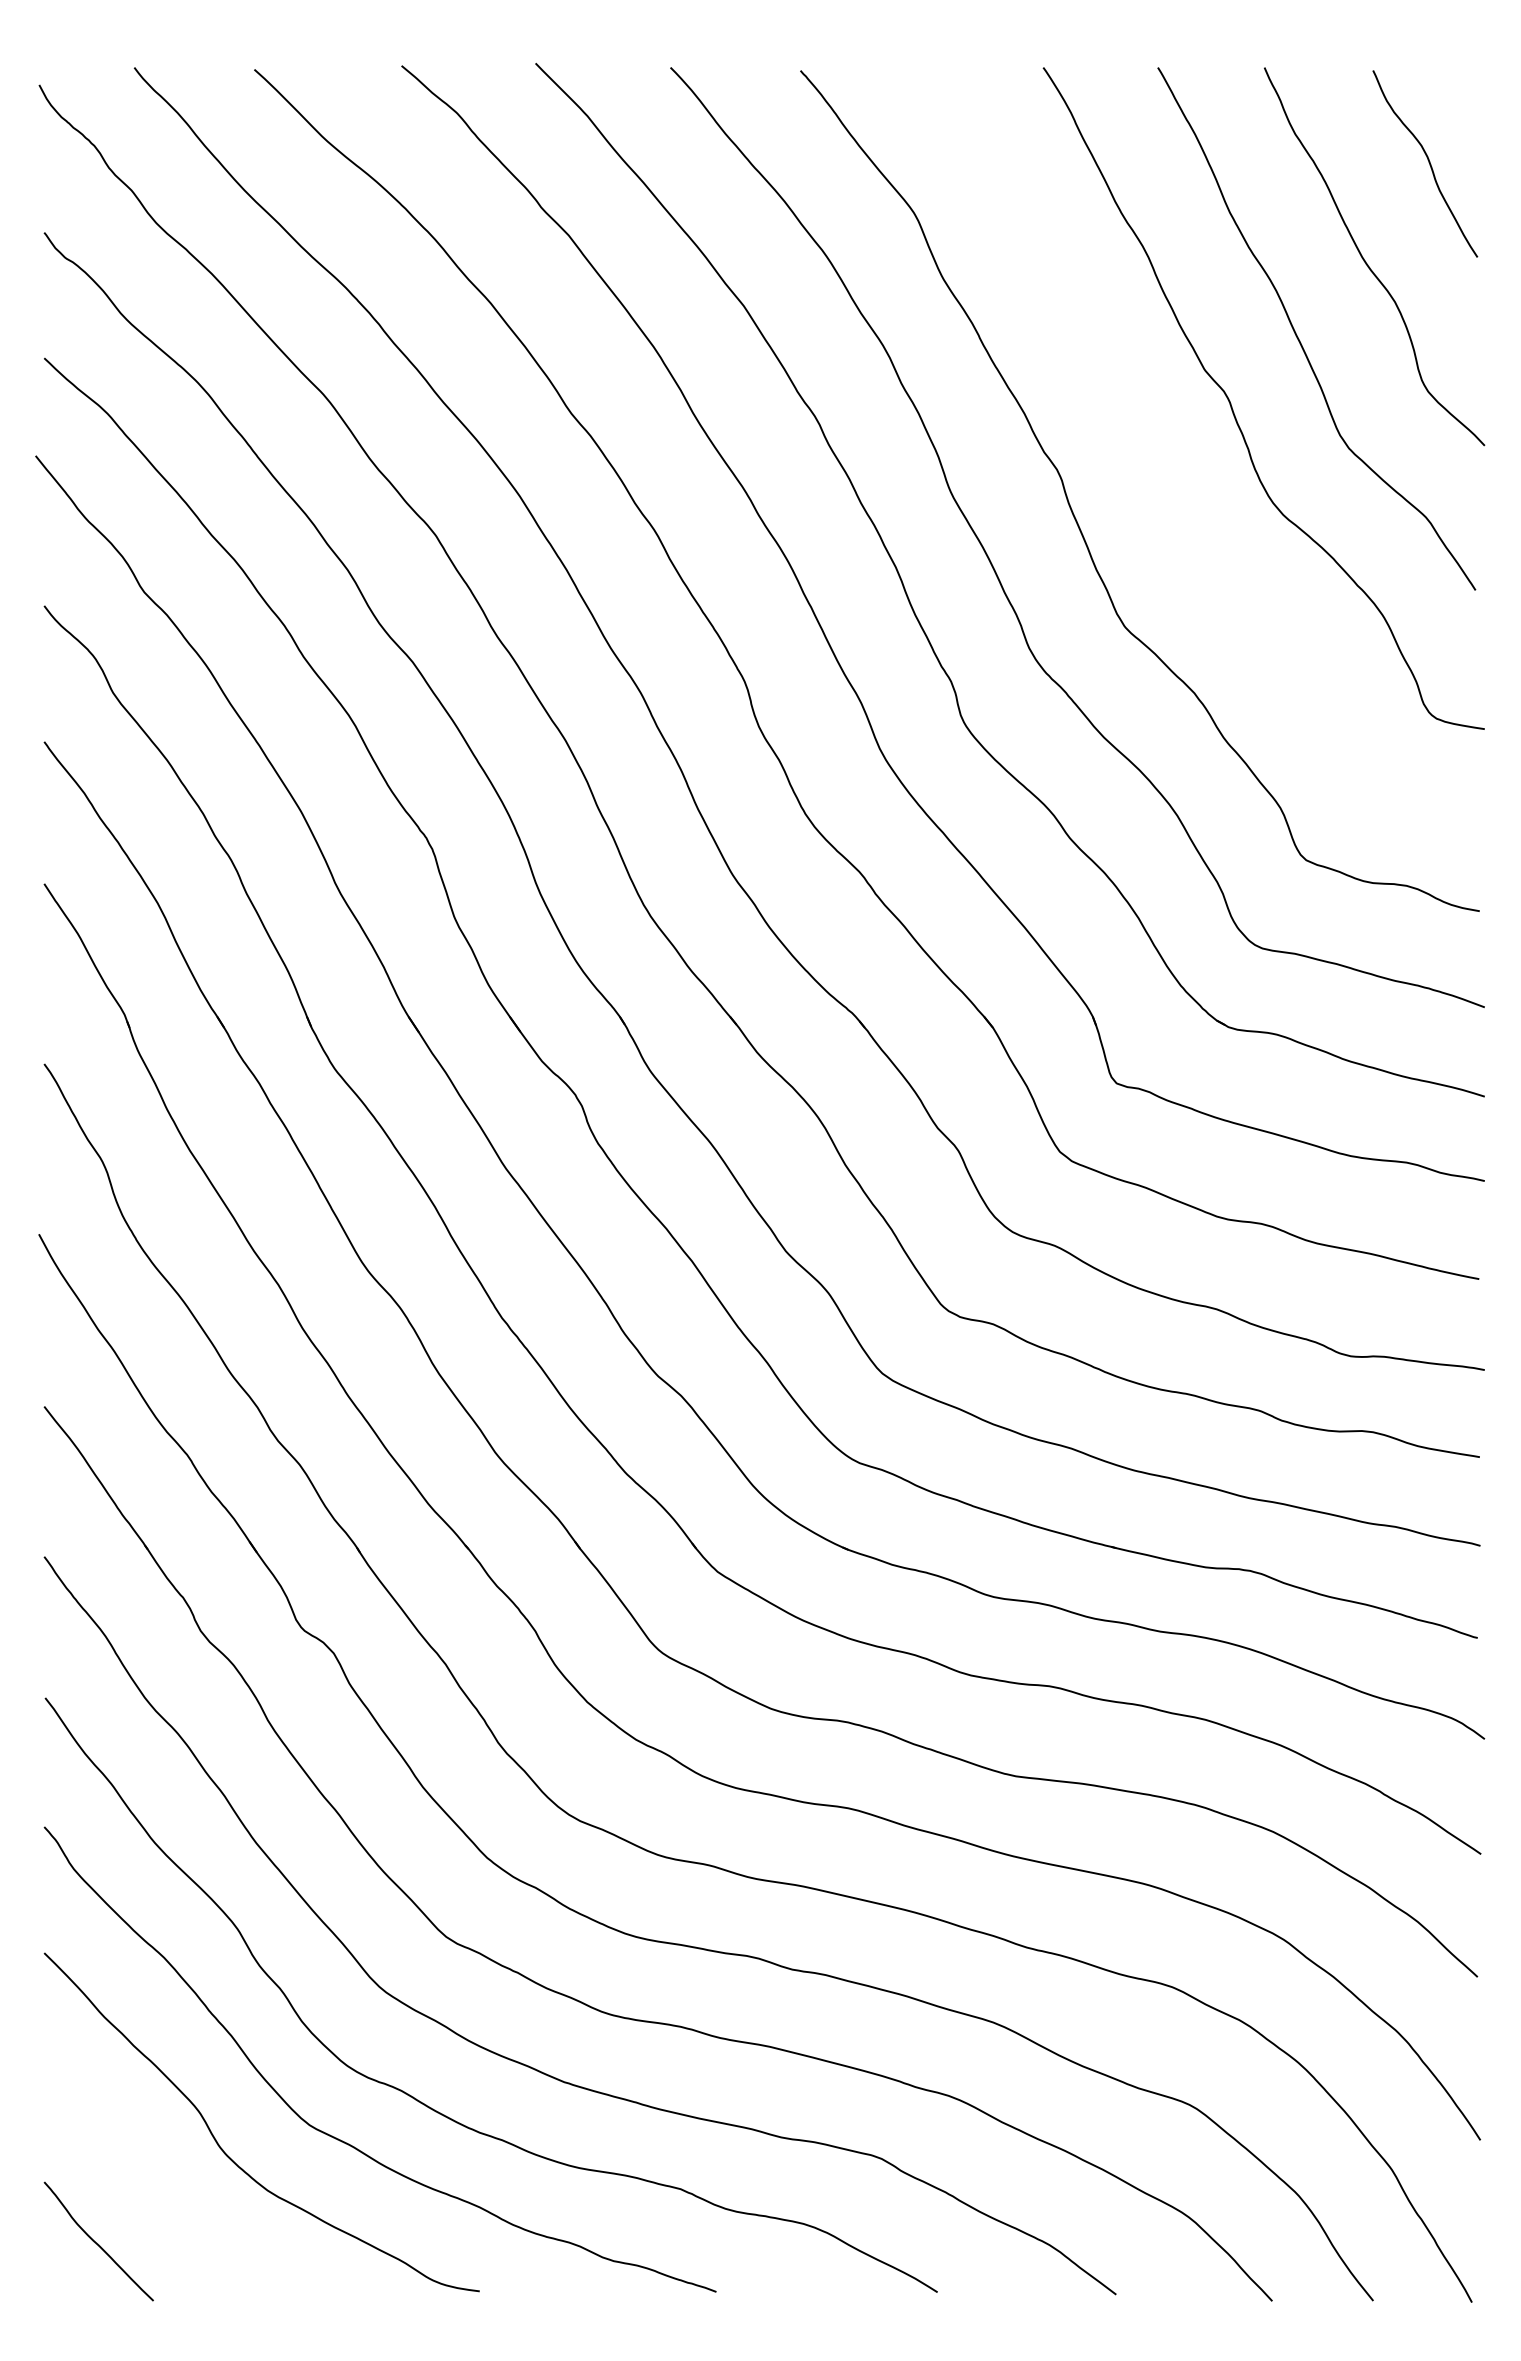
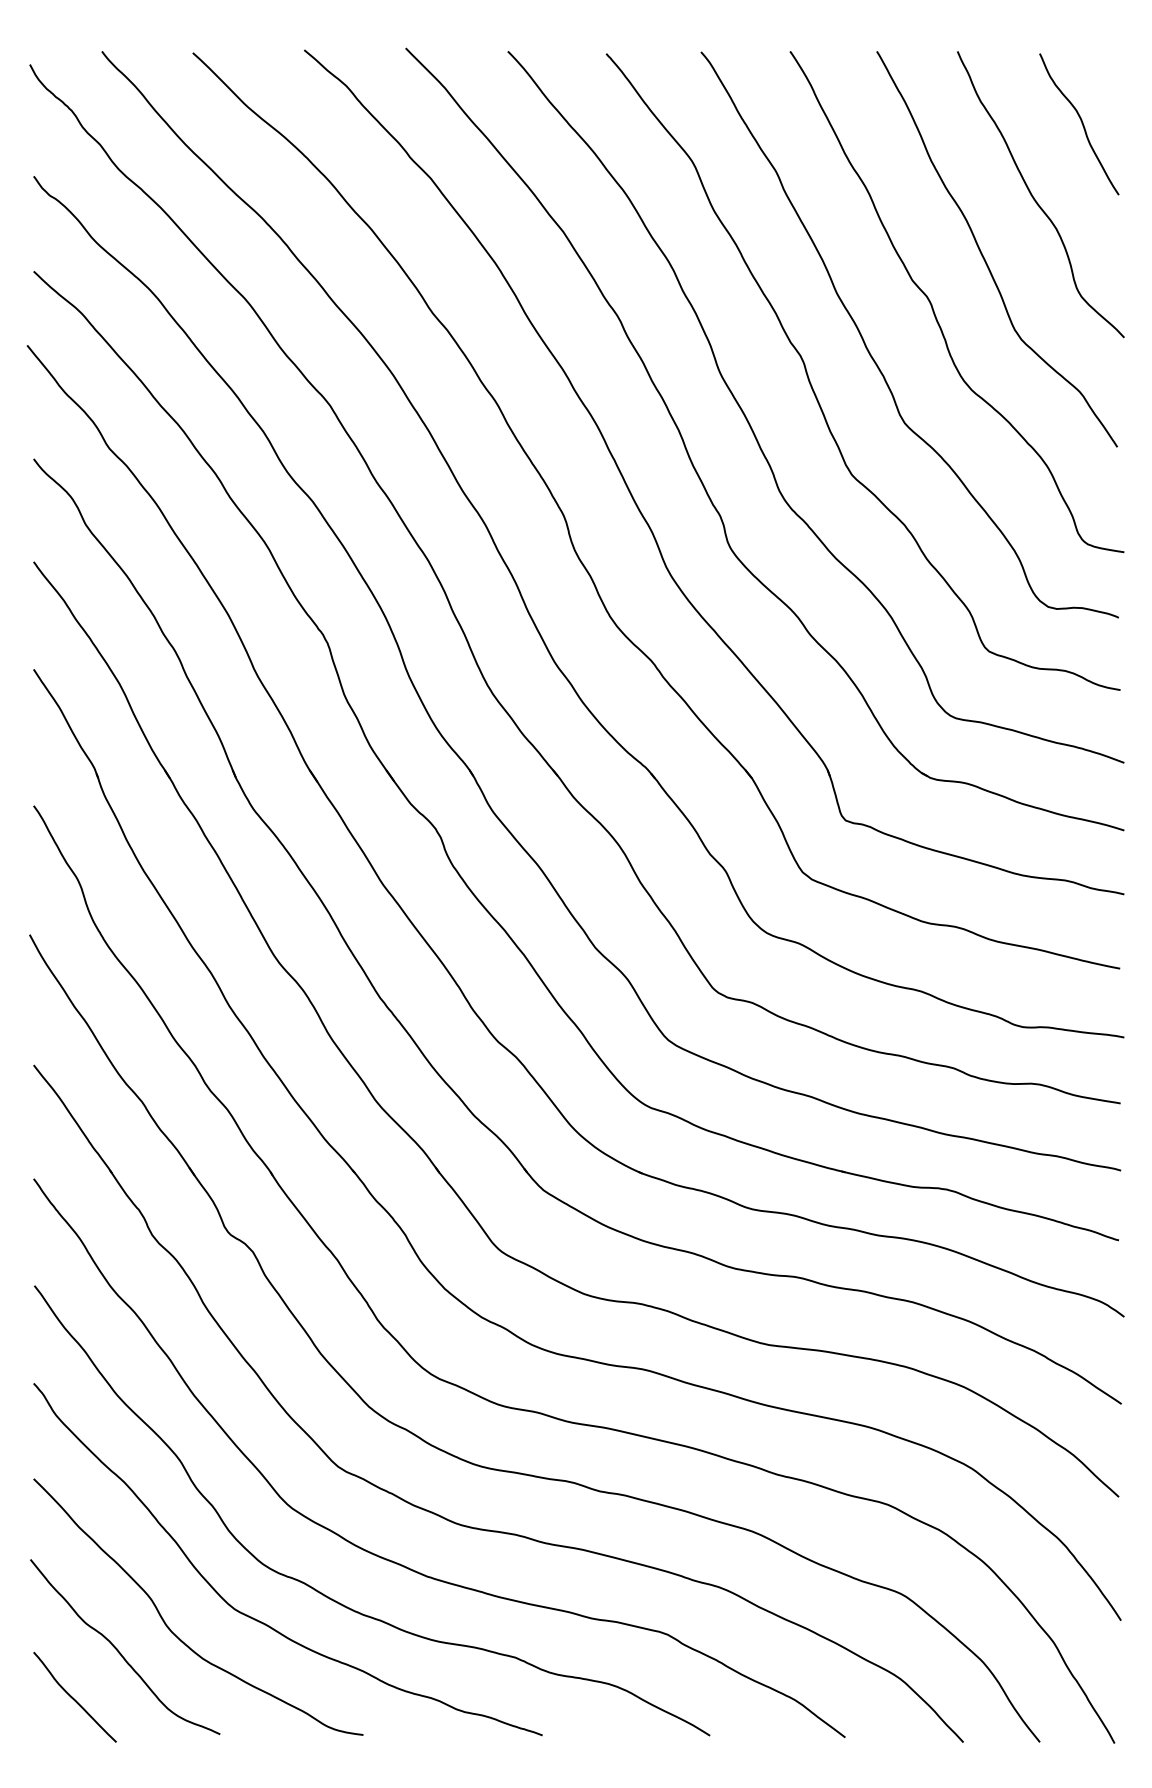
curve: (1154, 474) -> (874, 359), added
curve: (156, 2179) -> (118, 1650), added

